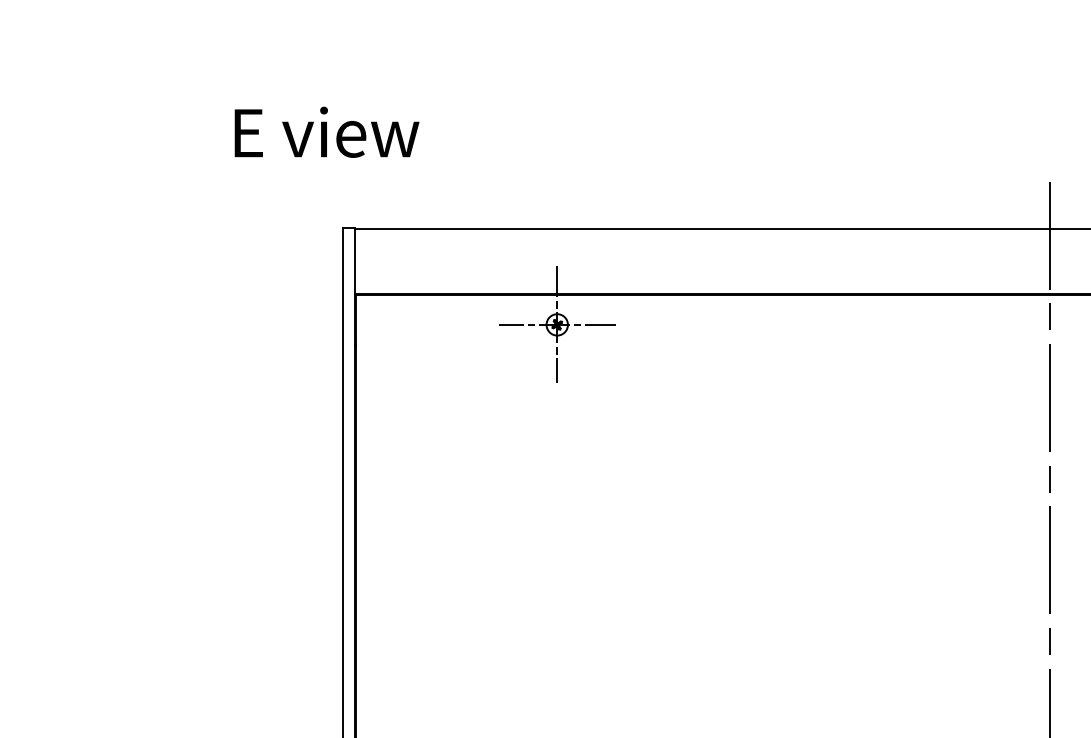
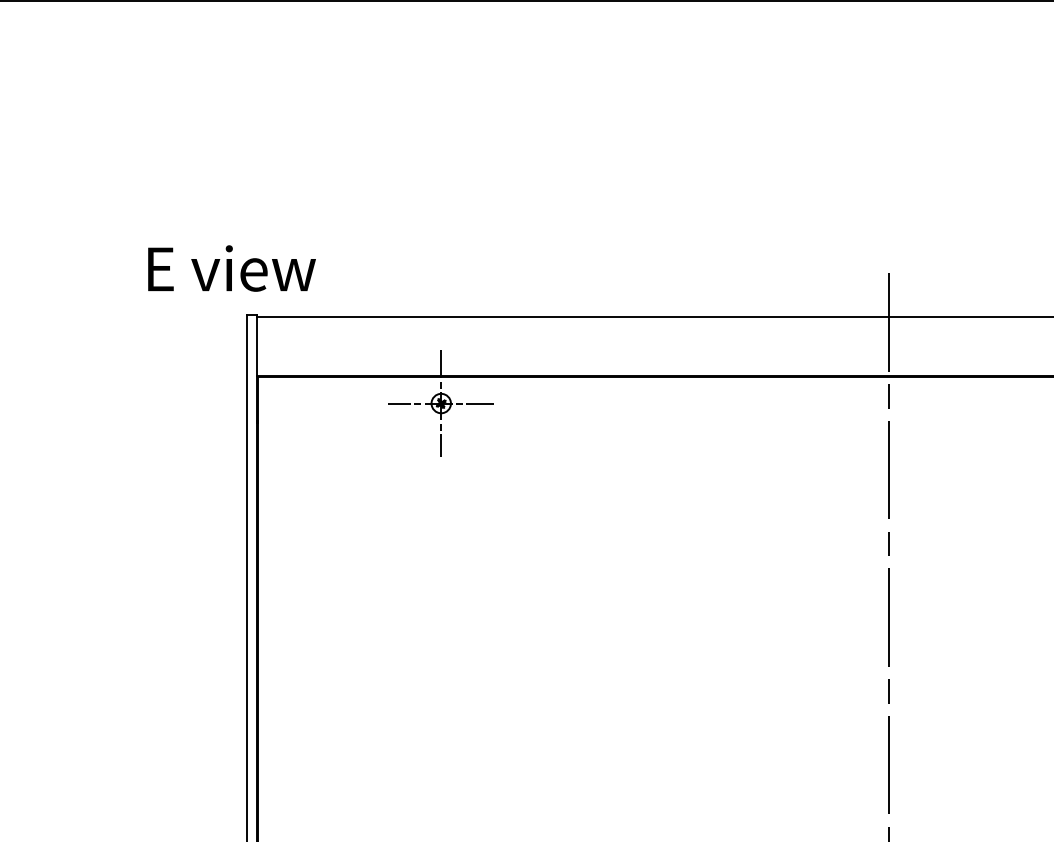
text: (326, 132) -> (231, 268), moved

